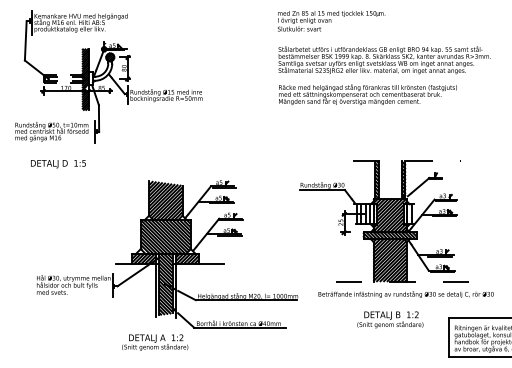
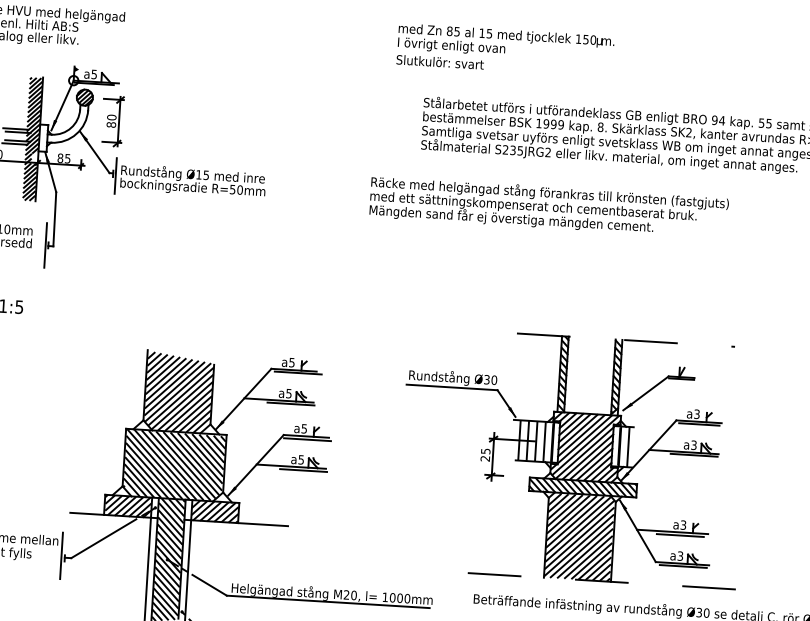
text: (331, 21) -> (505, 51), moved
text: (367, 94) -> (548, 206), moved
part: (383, 221) -> (571, 458), moved

